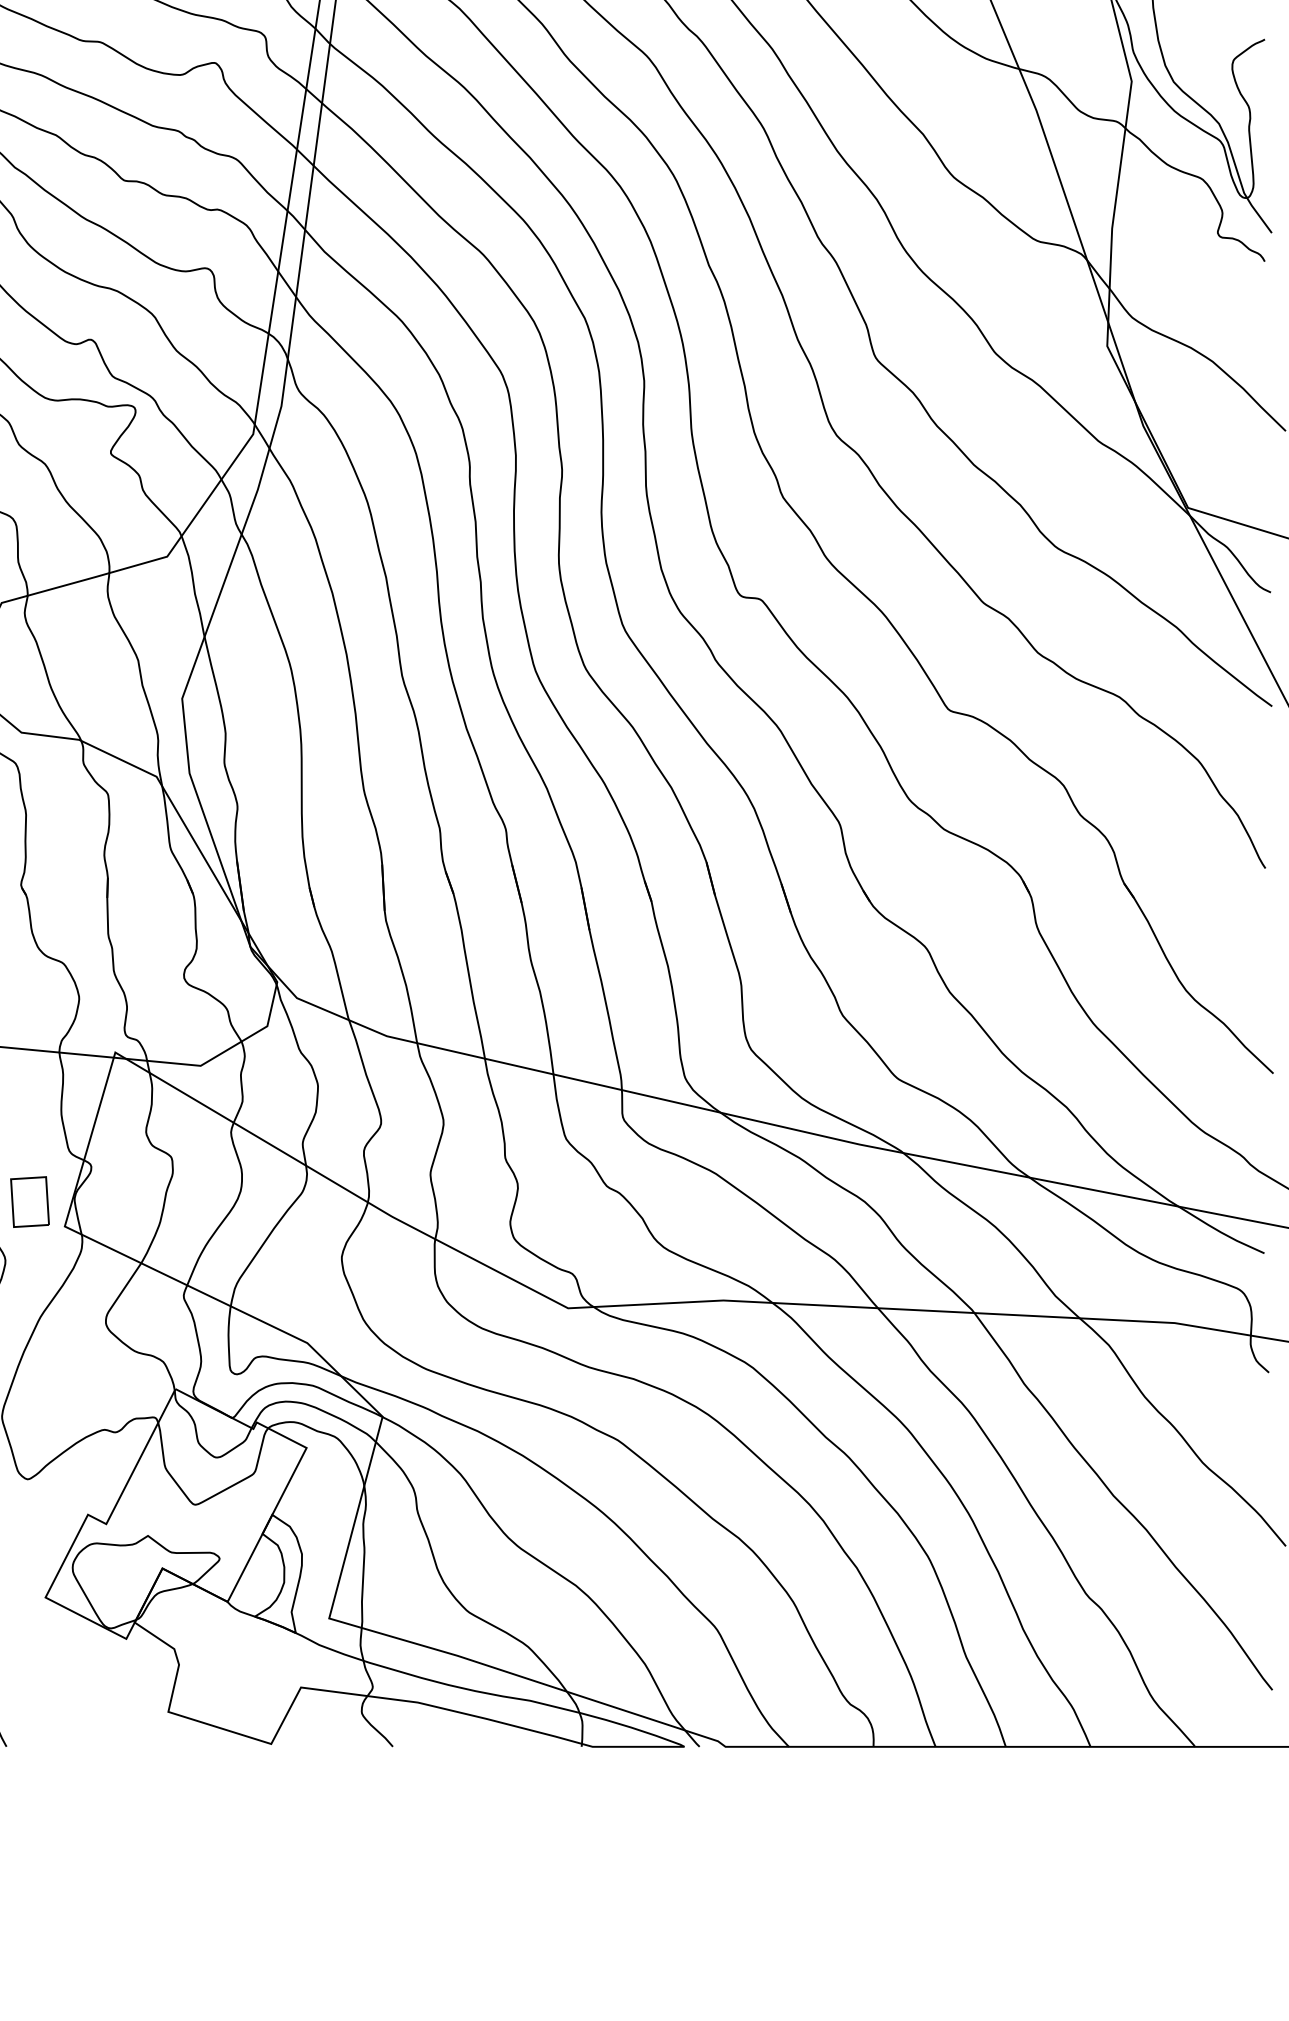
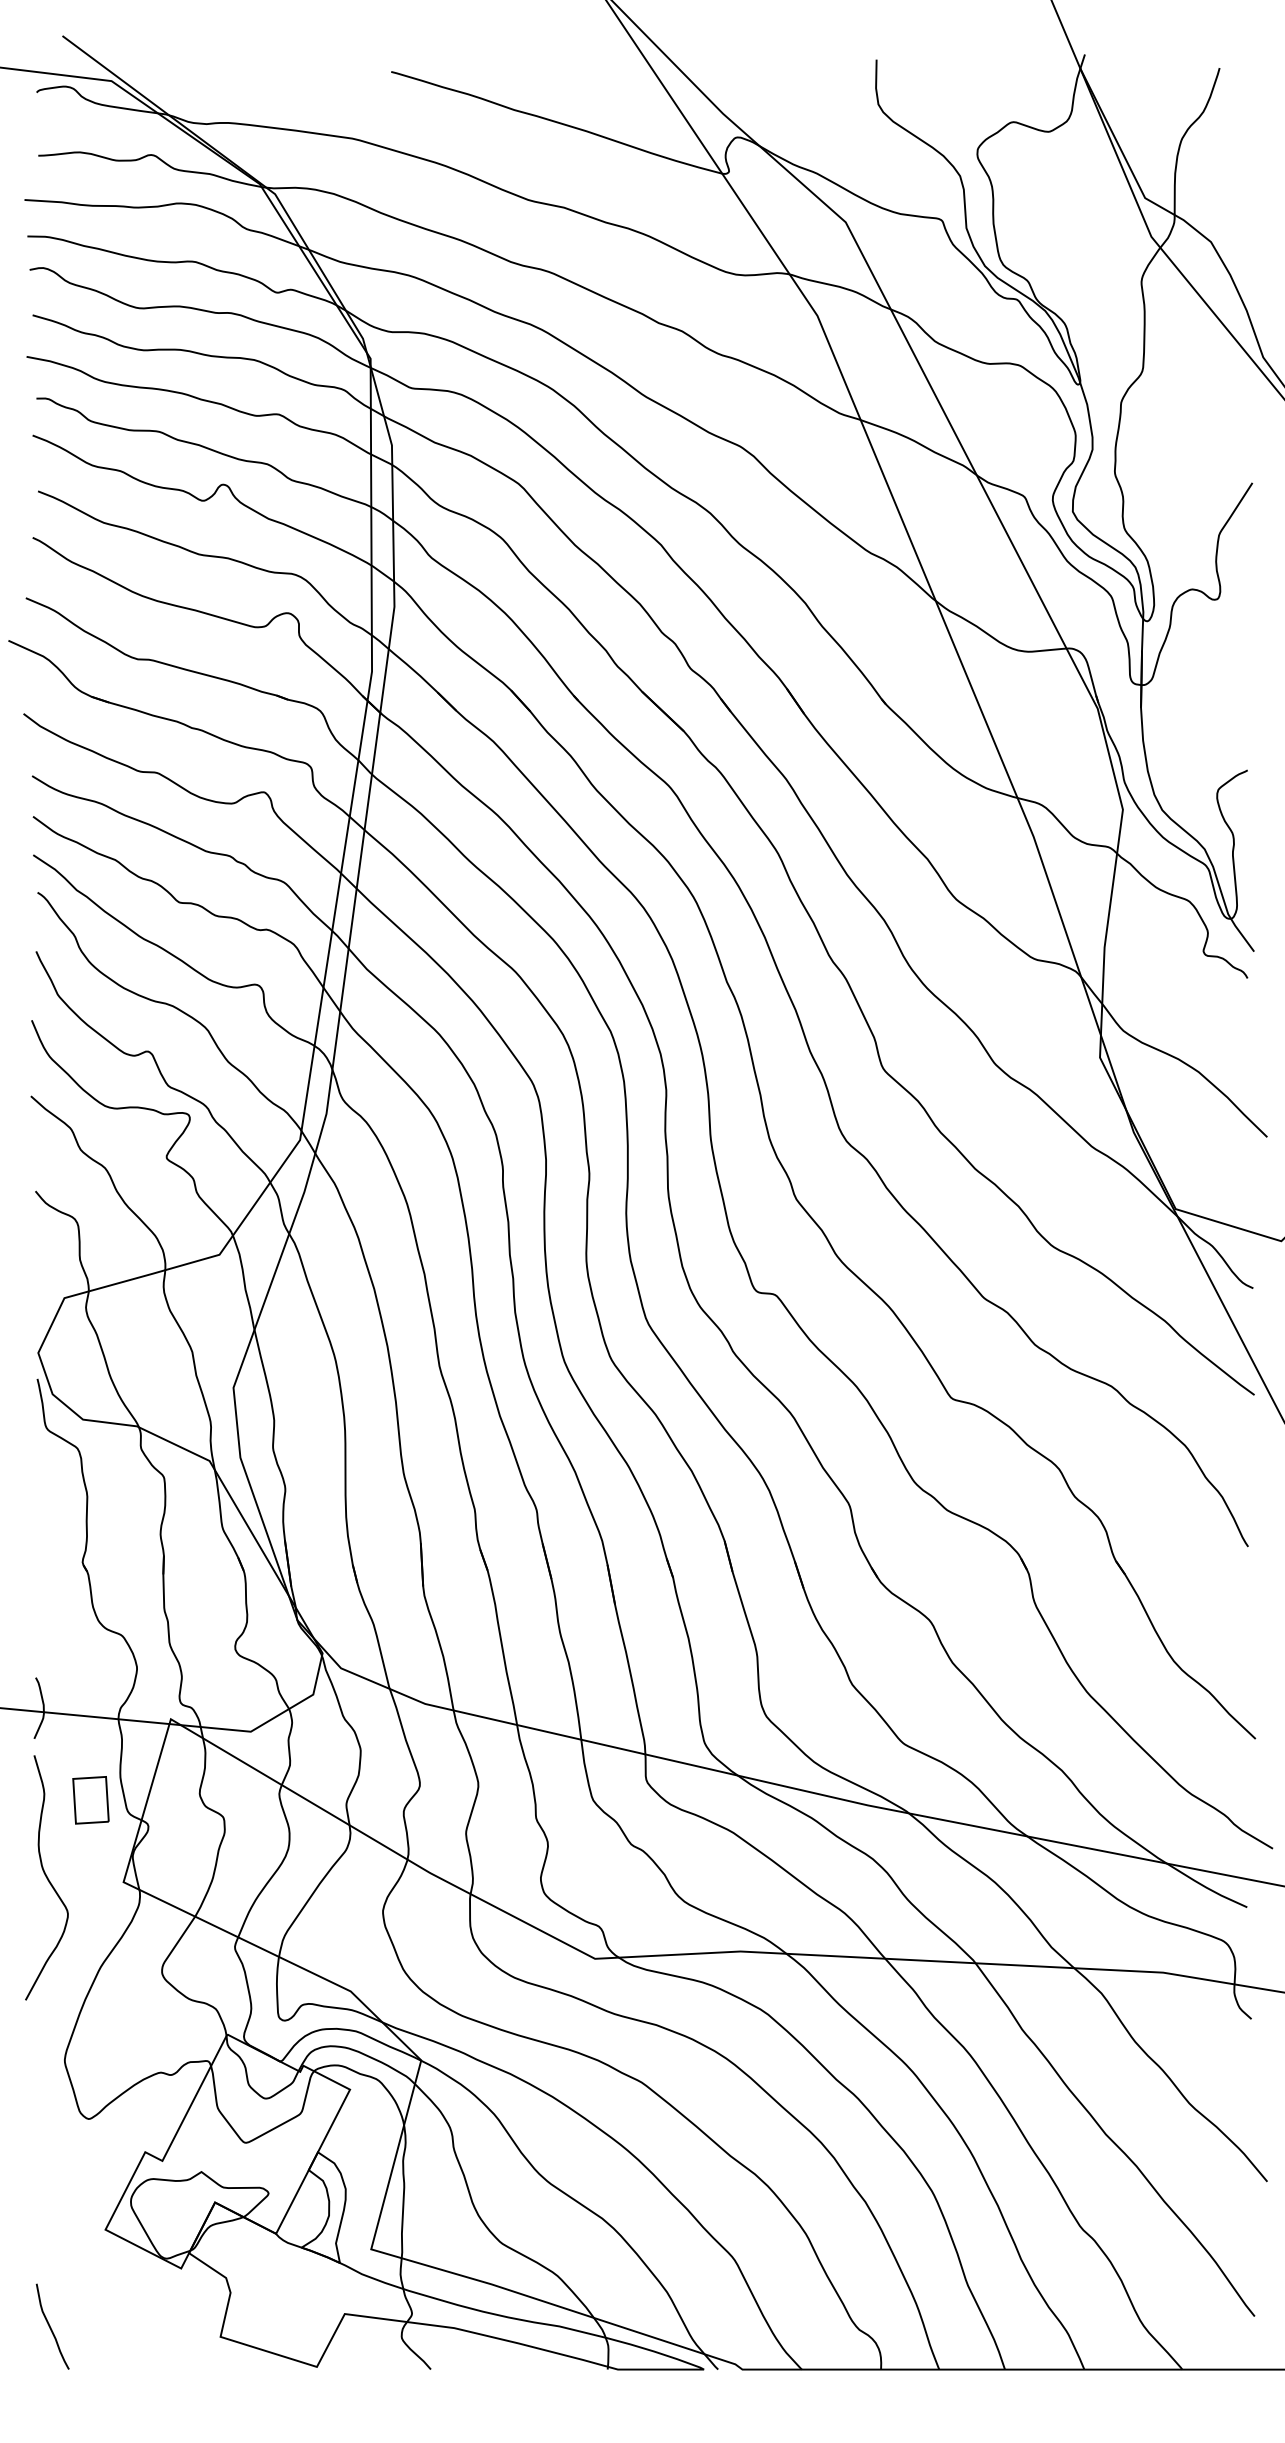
part: (29, 1202) -> (90, 1800), moved

